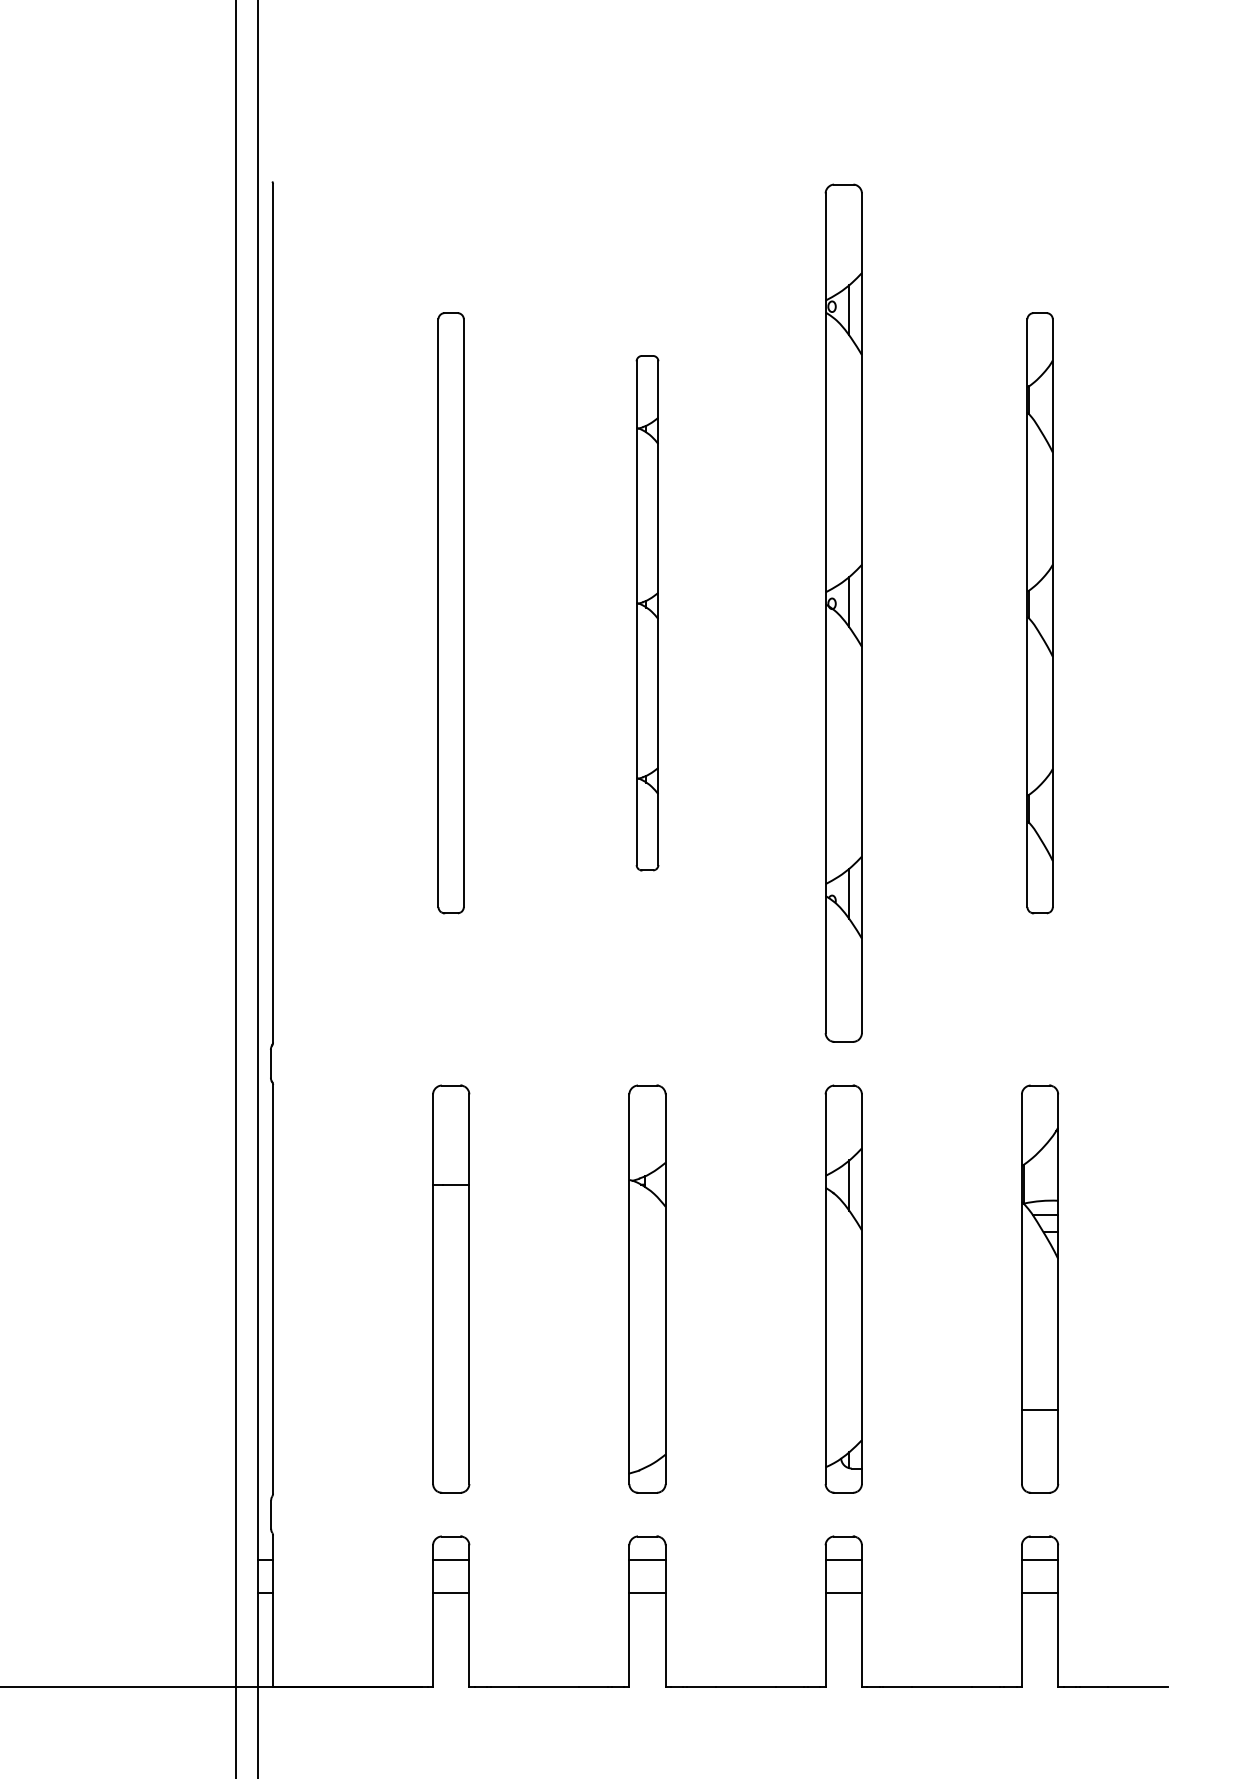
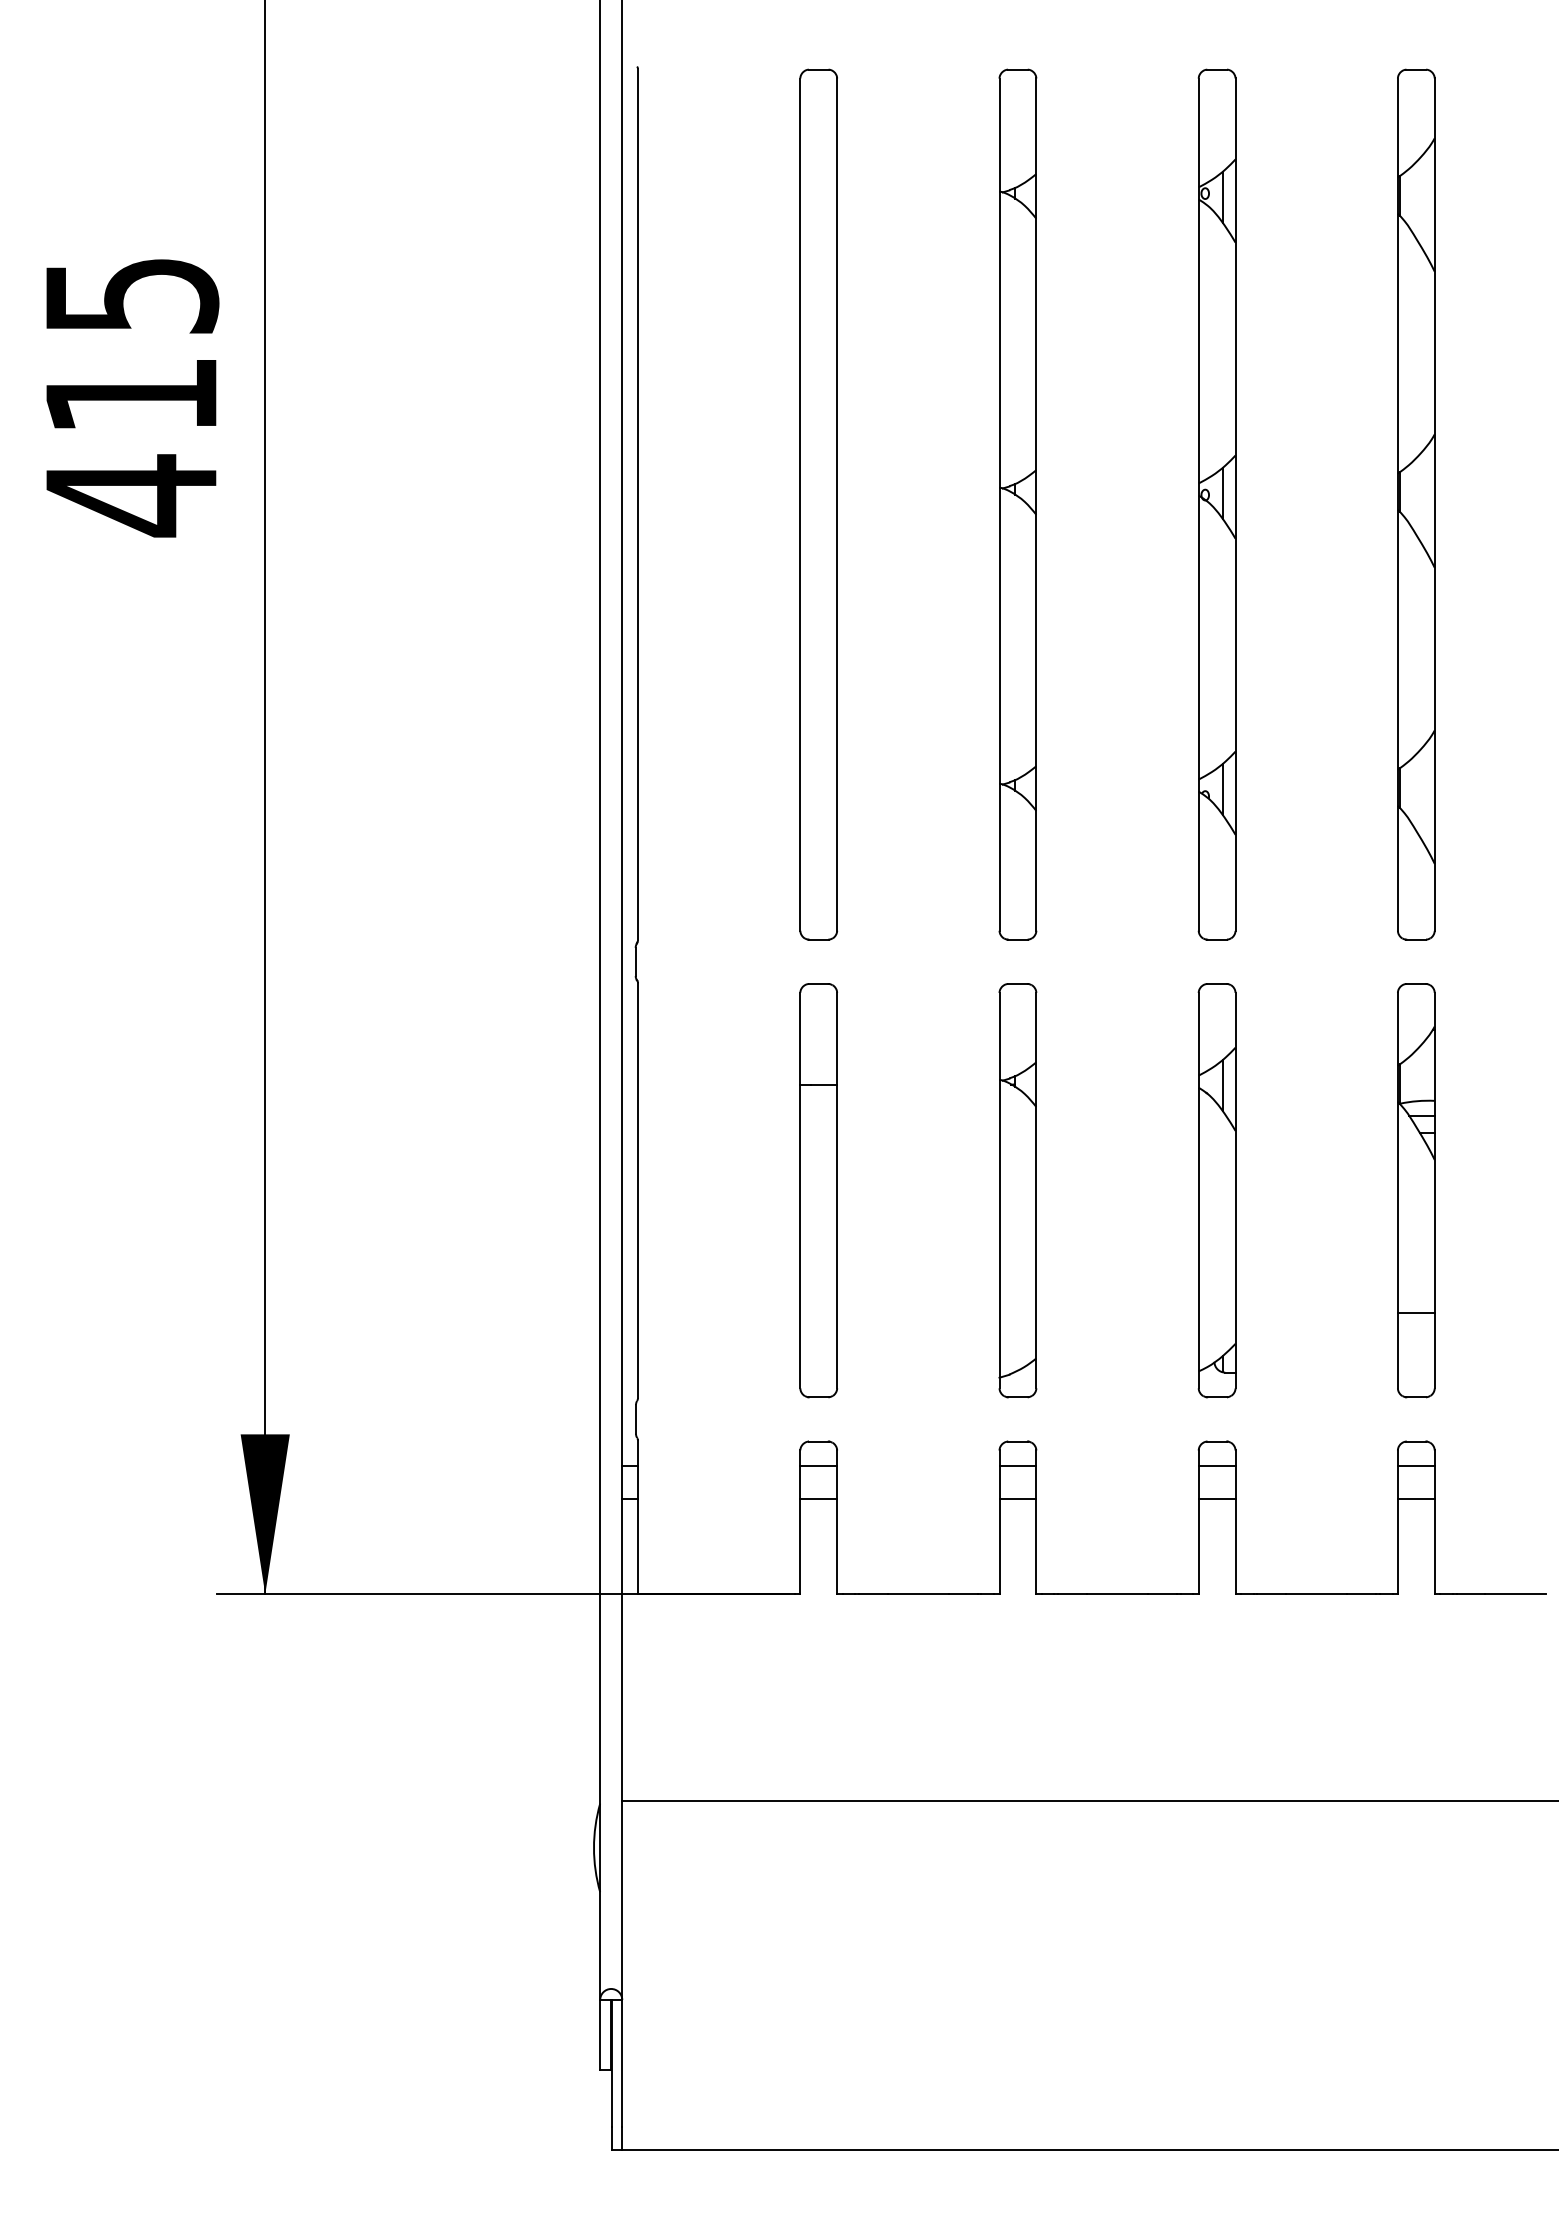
part: (450, 613) -> (818, 504), size x1.43
part: (647, 613) -> (1017, 504), size x1.67
part: (1040, 613) -> (1416, 504), size x1.43

